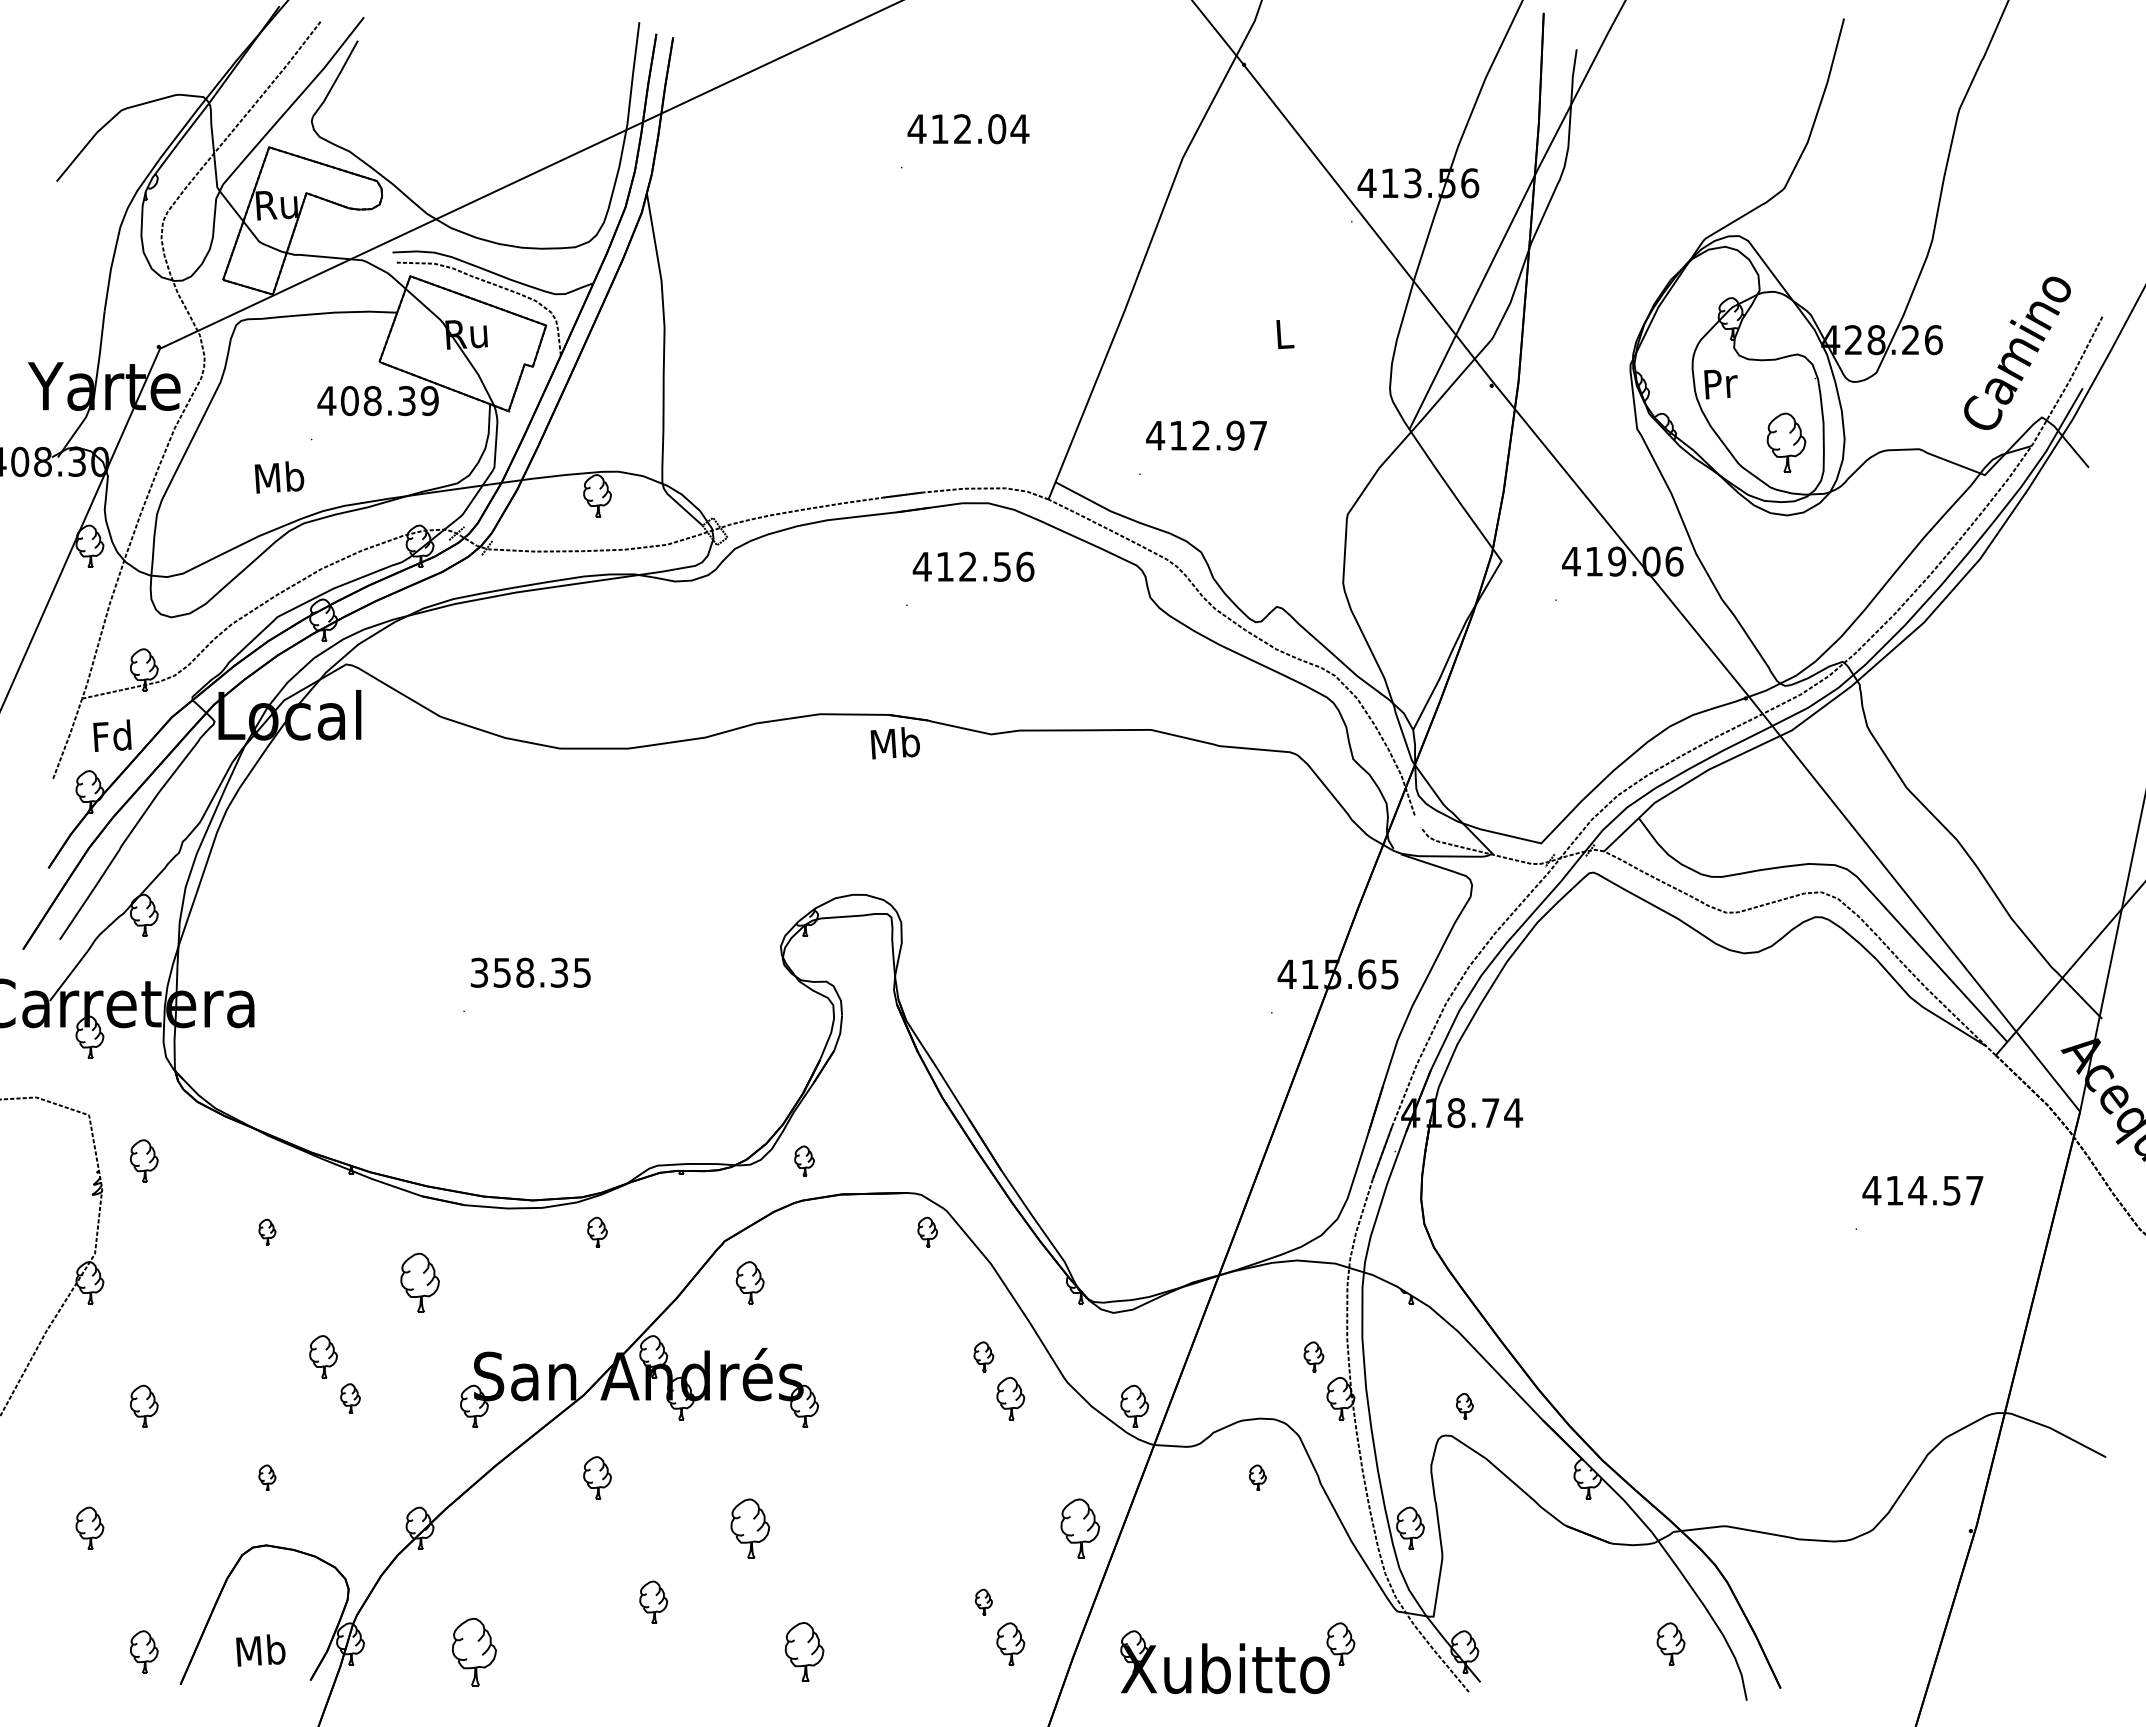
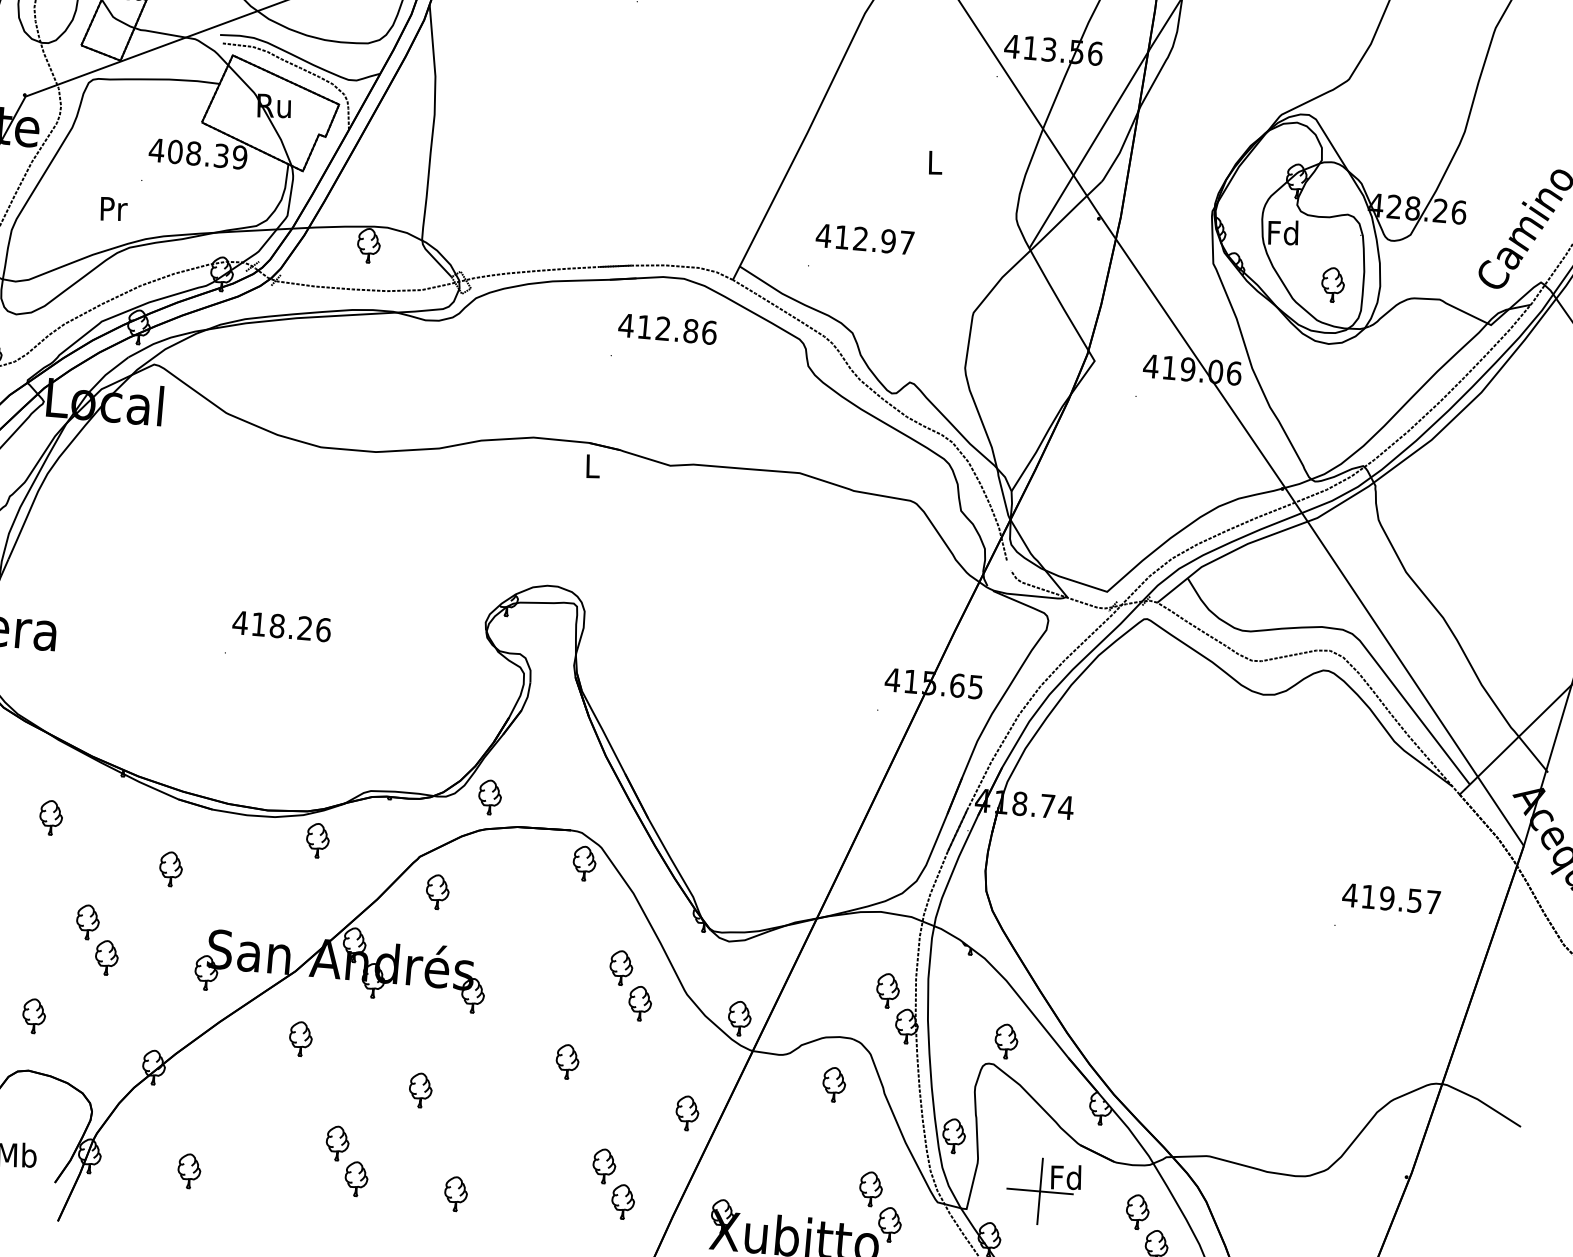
text: (1719, 383) -> (1282, 232), Pr -> Fd
part: (1786, 441) -> (1333, 284), size x0.71
text: (279, 477) -> (113, 208), Mb -> Pr
text: (1002, 566) -> (691, 330), 412.56 -> 412.86
text: (894, 743) -> (591, 466), Mb -> L
text: (530, 972) -> (281, 626), 358.35 -> 418.26
part: (804, 1160) -> (490, 797), size x1.43
text: (1917, 1190) -> (1387, 898), 414.57 -> 419.57
part: (267, 1231) -> (51, 817), size x1.67
part: (597, 1231) -> (317, 840), size x1.43
part: (927, 1231) -> (584, 862), size x1.43
part: (419, 1282) -> (170, 868), size x0.71
part: (983, 1356) -> (621, 967), size x1.43
part: (1313, 1356) -> (887, 990), size x1.43
part: (350, 1398) -> (106, 957), size x1.43
part: (1464, 1405) -> (1006, 1040), size x1.67
part: (267, 1477) -> (34, 1015), size x1.67
part: (927, 1477) -> (567, 1061), added
part: (1257, 1477) -> (834, 1084), size x1.67
part: (749, 1527) -> (420, 1089), size x0.71
part: (1080, 1527) -> (687, 1112), size x0.71
part: (1525, 1587) -> (1042, 1191), added
part: (983, 1601) -> (604, 1165), size x1.67
part: (1313, 1601) -> (870, 1188), added
part: (1643, 1601) -> (1137, 1211), added
part: (680, 1643) -> (356, 1178), added
part: (474, 1651) -> (189, 1170), size x0.62
part: (804, 1651) -> (456, 1193), size x0.71

